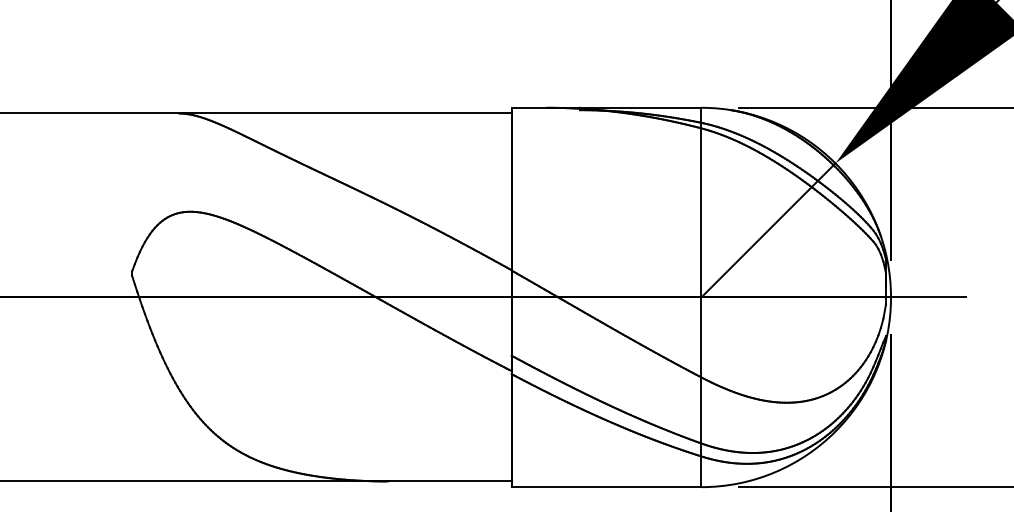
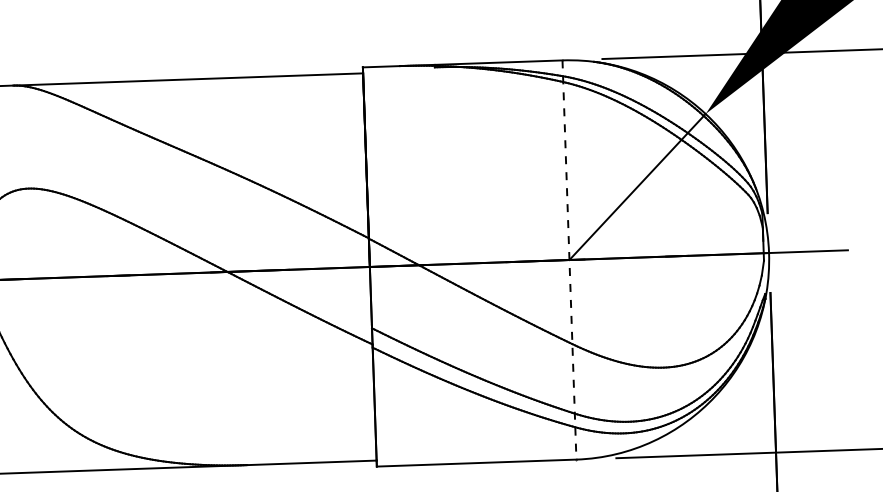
line: (701, 297) -> (569, 260), solid -> dashed

